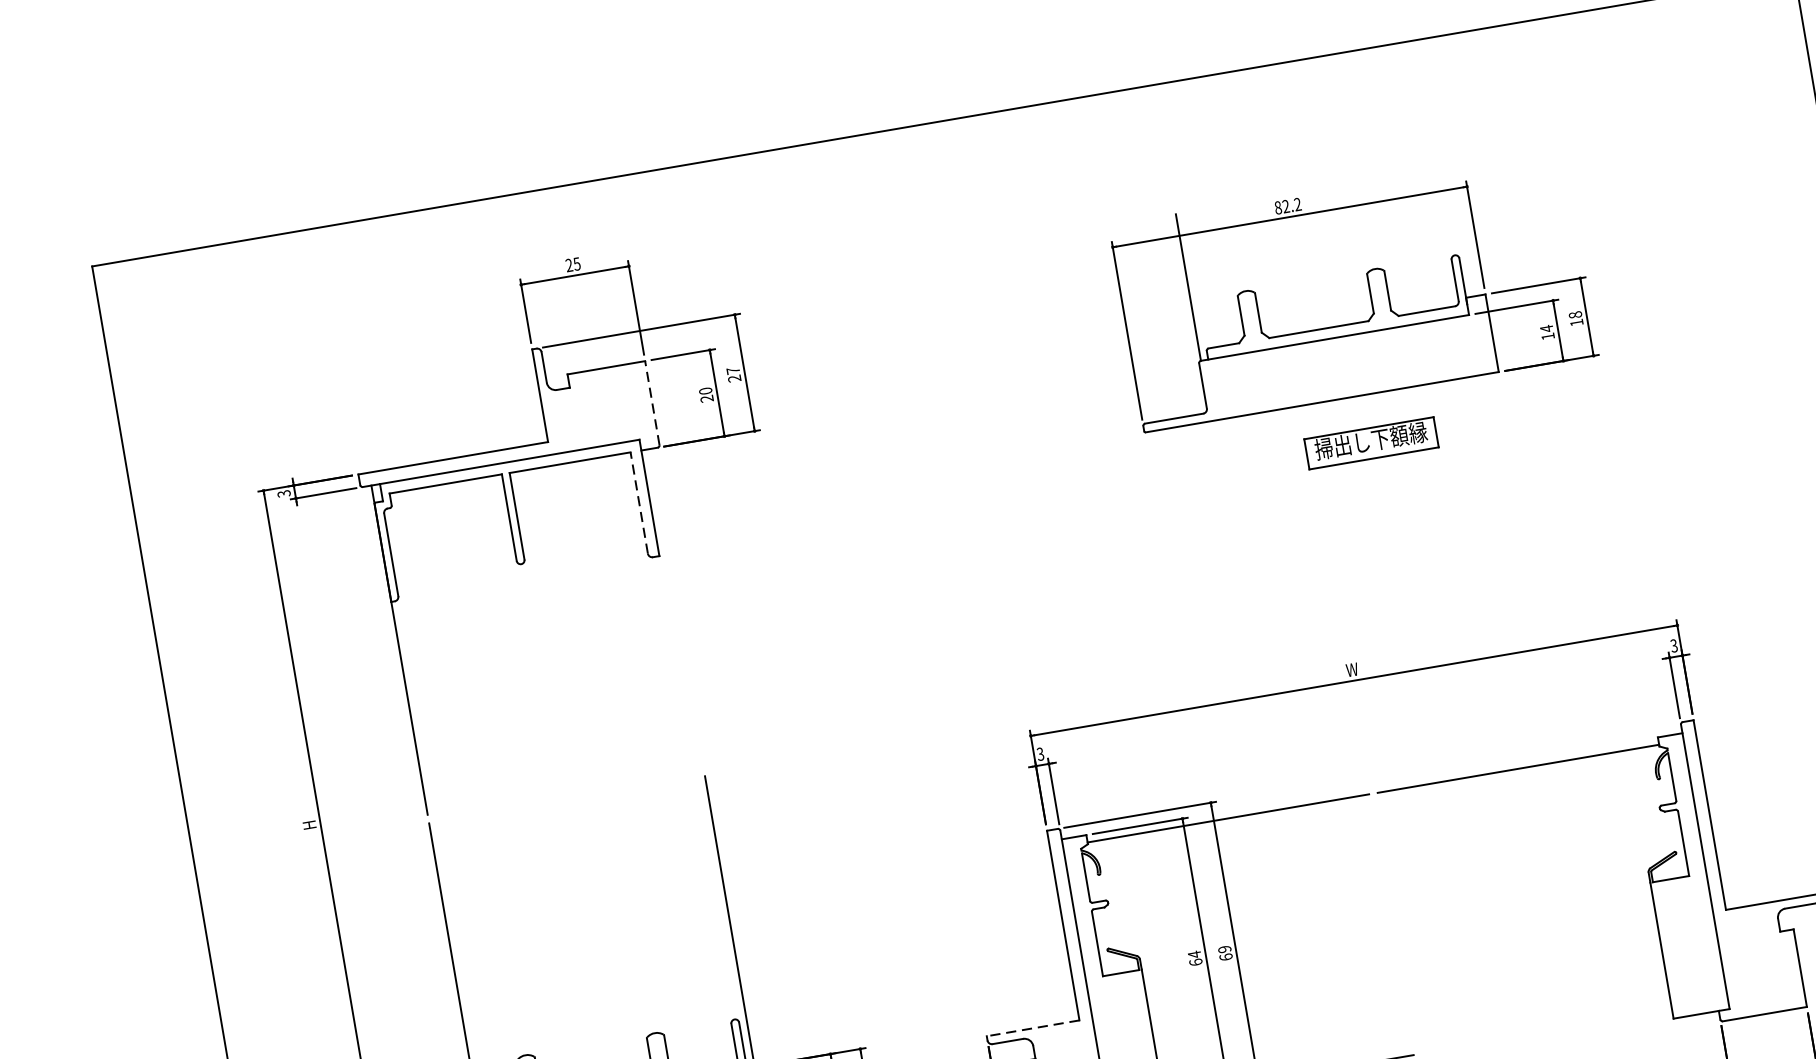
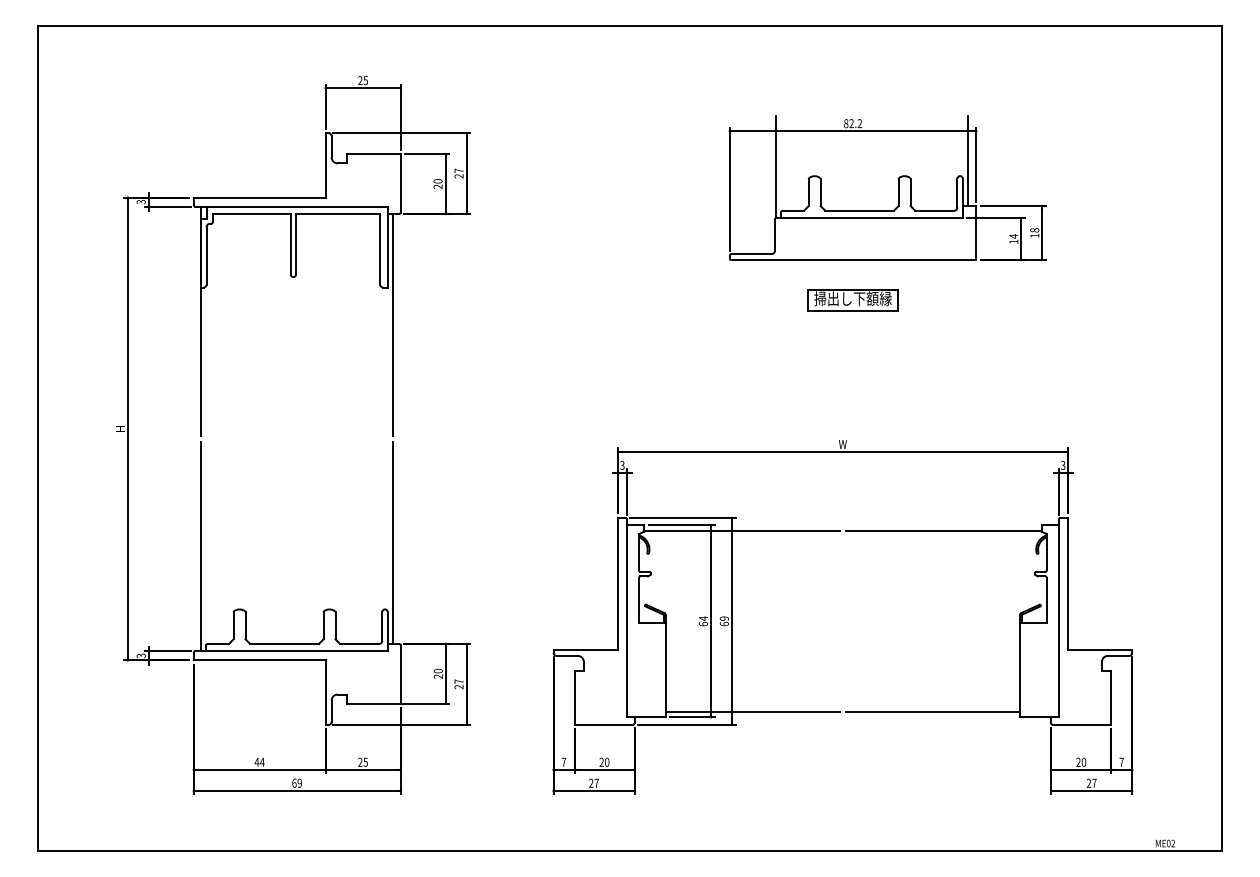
line: (1463, 232) -> (968, 161), added
line: (651, 402) -> (400, 182), dashed -> solid
part: (1370, 443) -> (852, 300), moved
line: (639, 501) -> (380, 248), dashed -> solid
line: (676, 607) -> (393, 324), added
line: (1032, 1027) -> (585, 649), dashed -> solid
line: (1546, 1031) -> (932, 711), added

